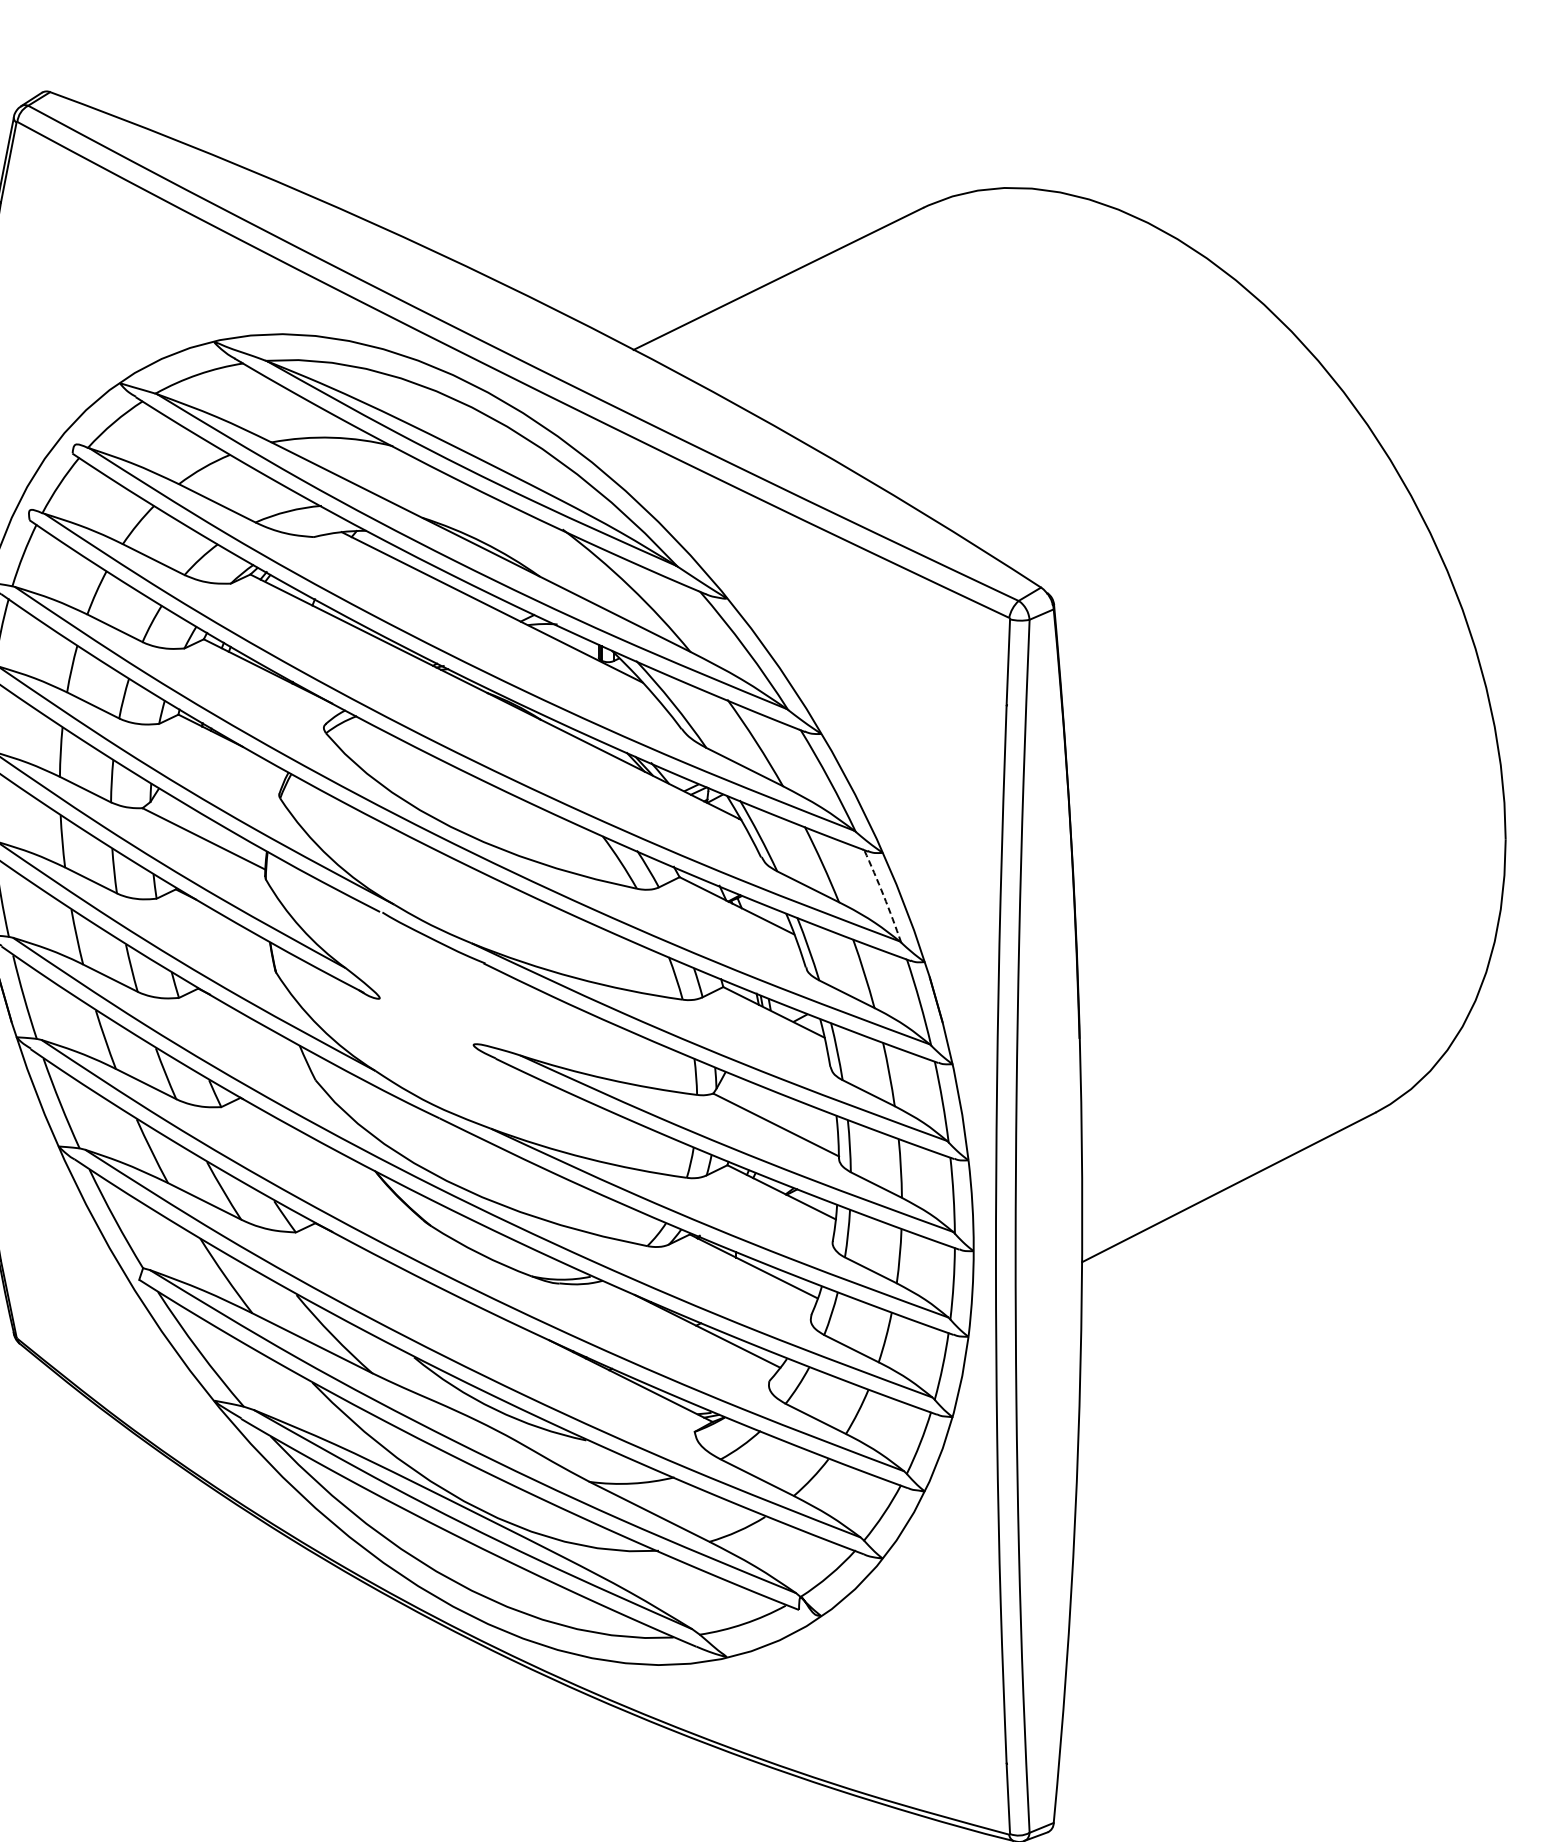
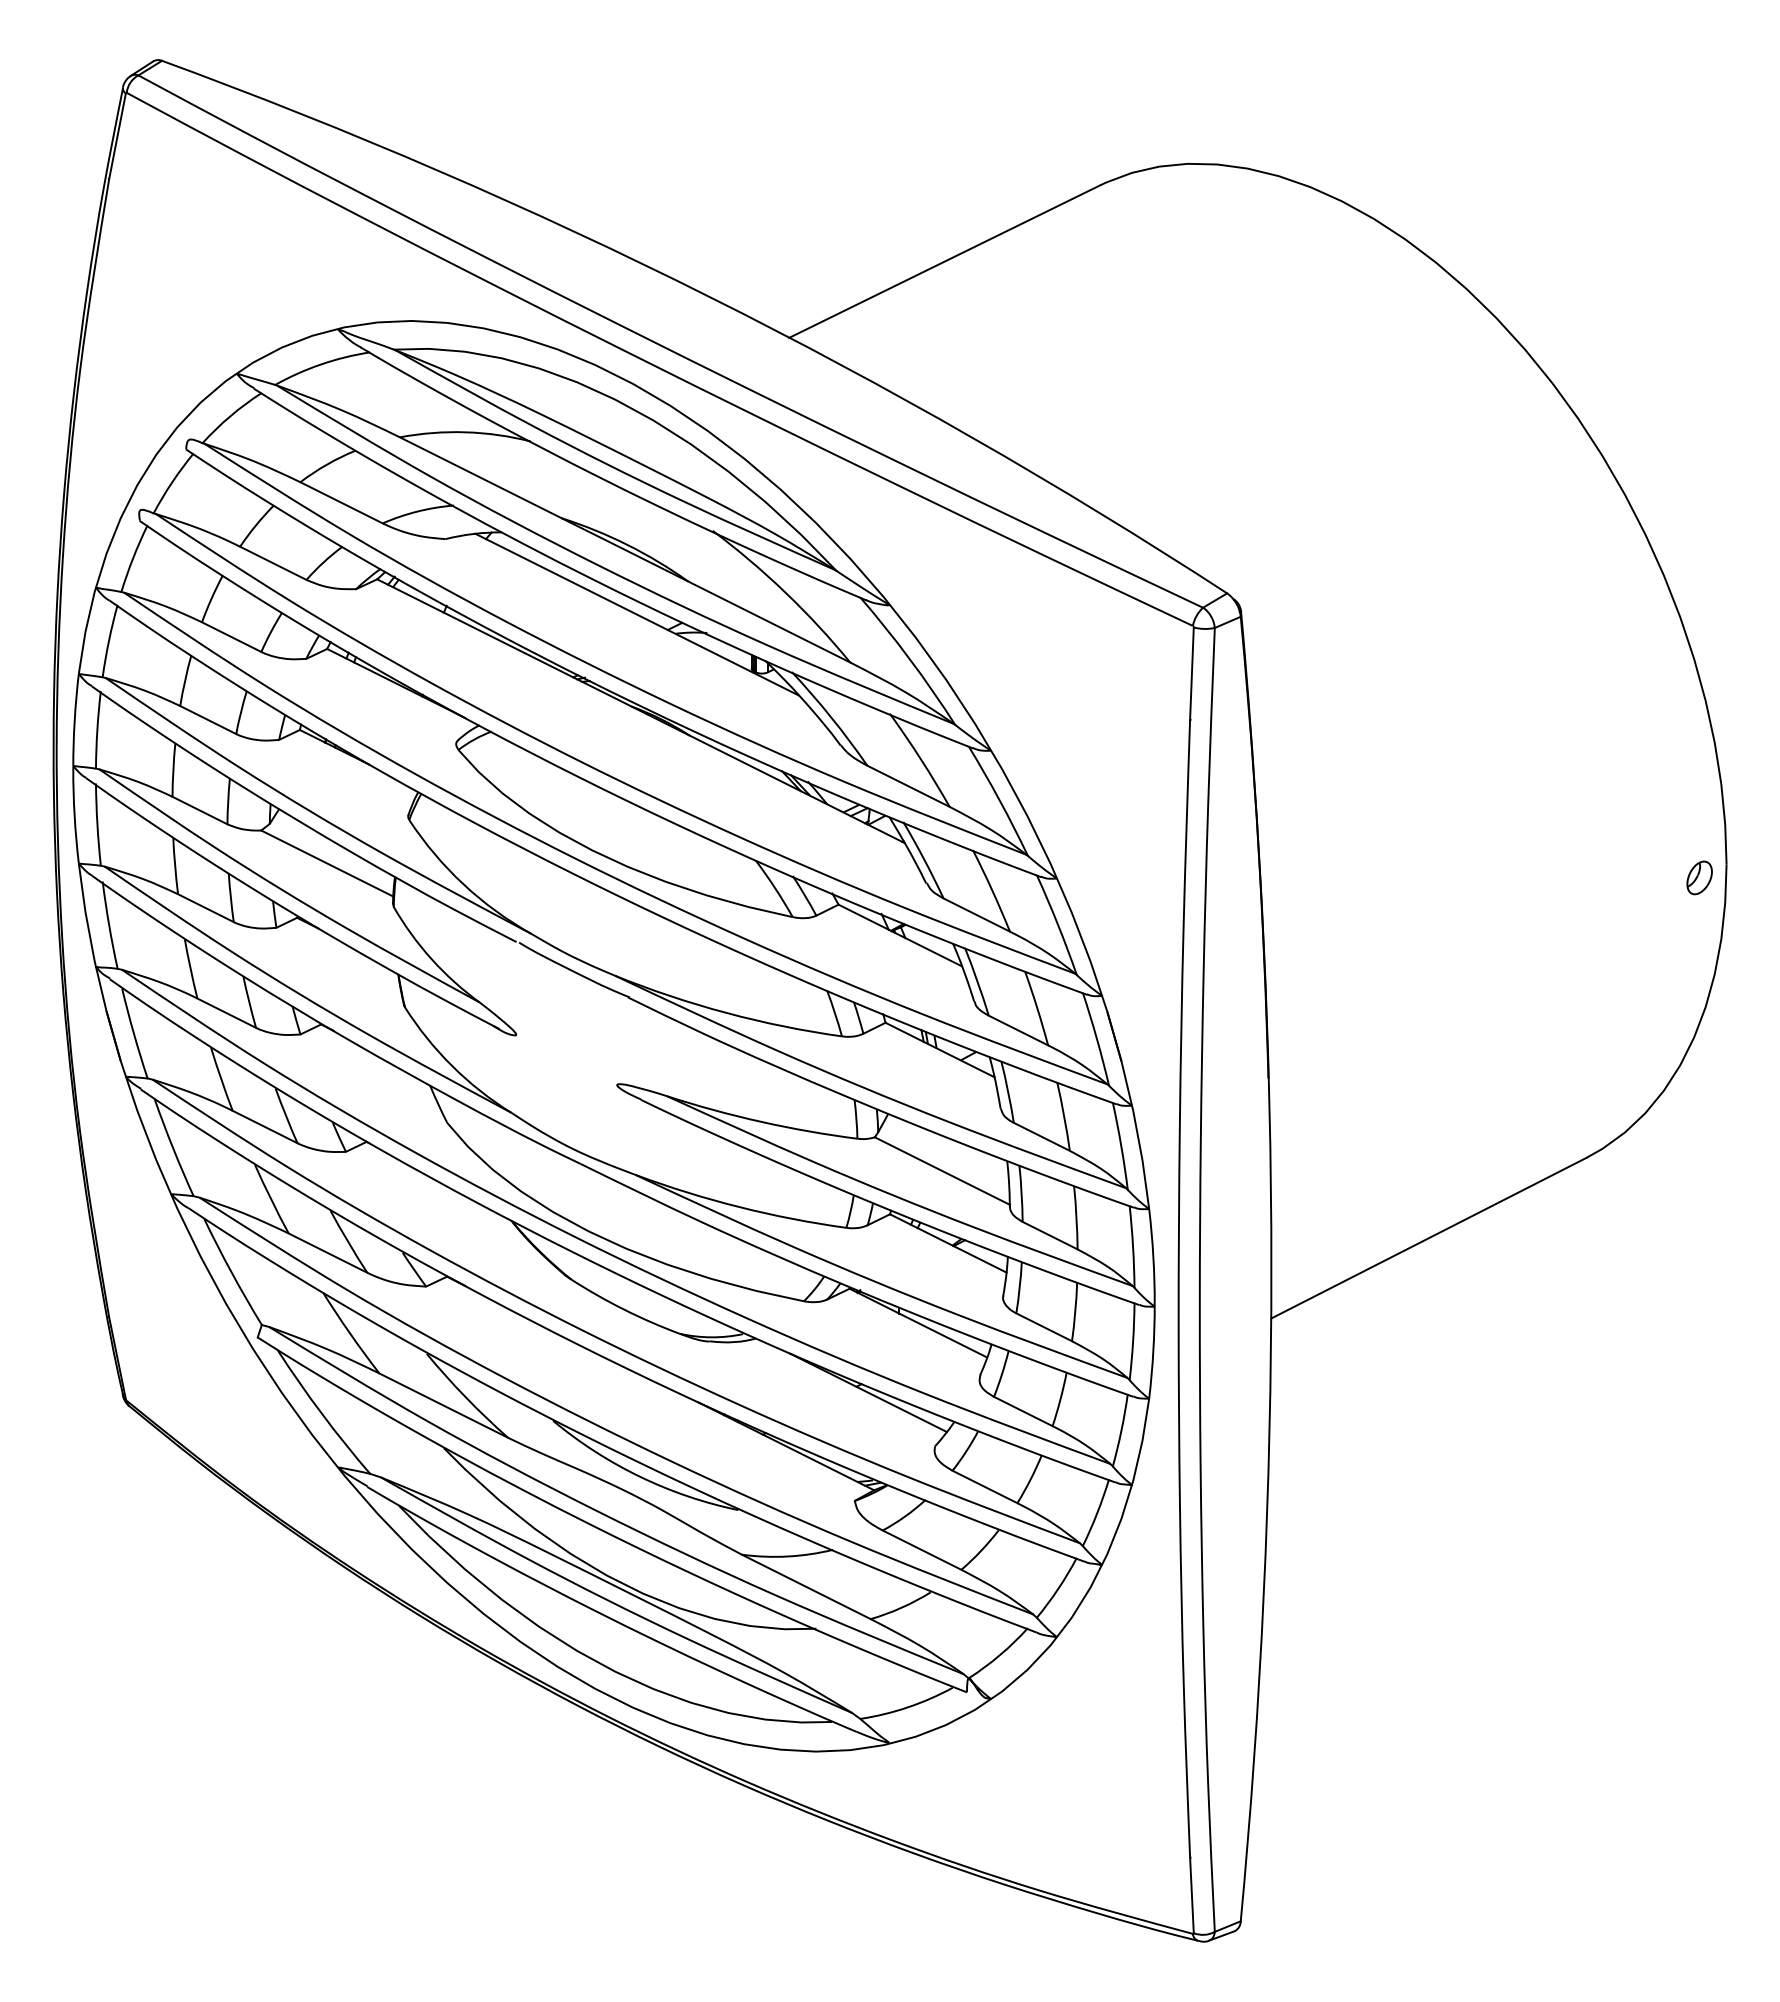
part: (1480, 851) -> (1699, 877), added
arc: (883, 895) -> (1057, 924), dashed -> solid

